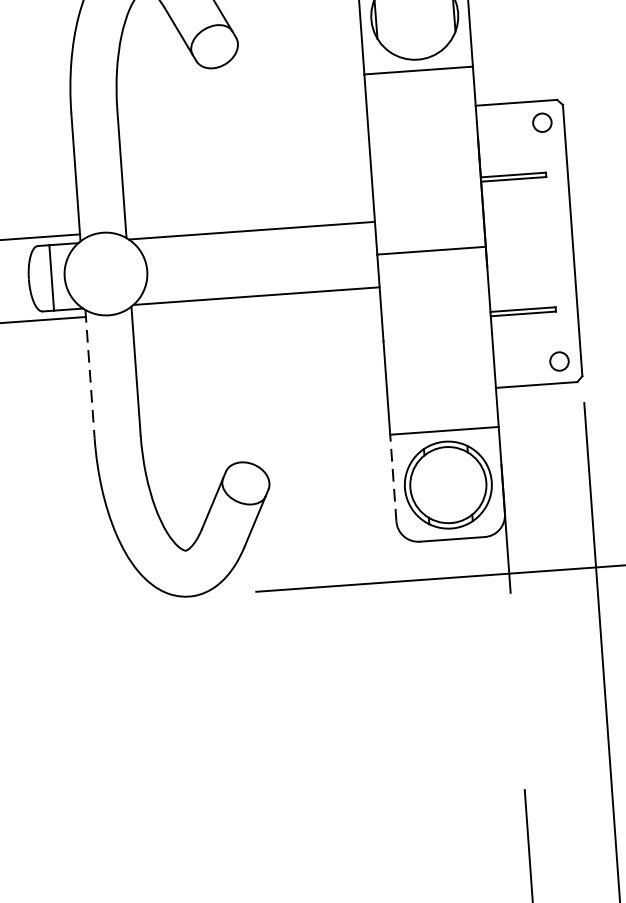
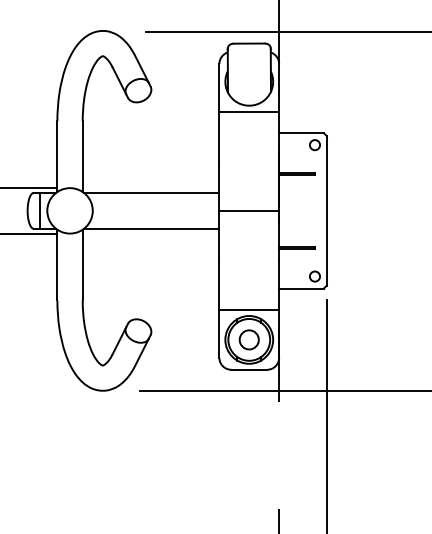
line: (90, 374) -> (57, 265), dashed -> solid
line: (393, 477) -> (219, 333), dashed -> solid
circle: (446, 484) -> (248, 339), added

